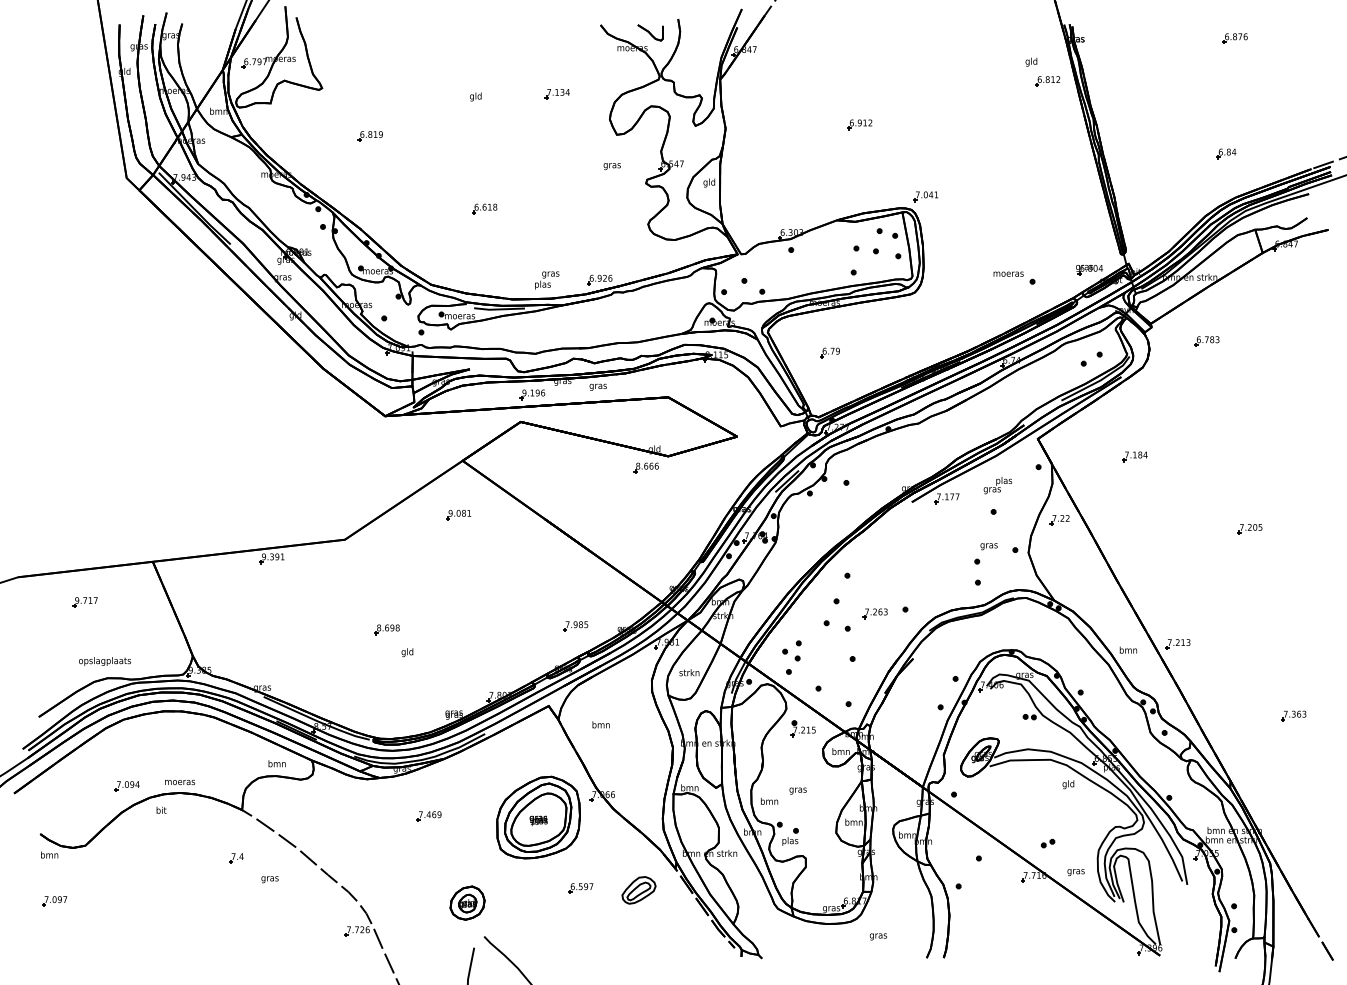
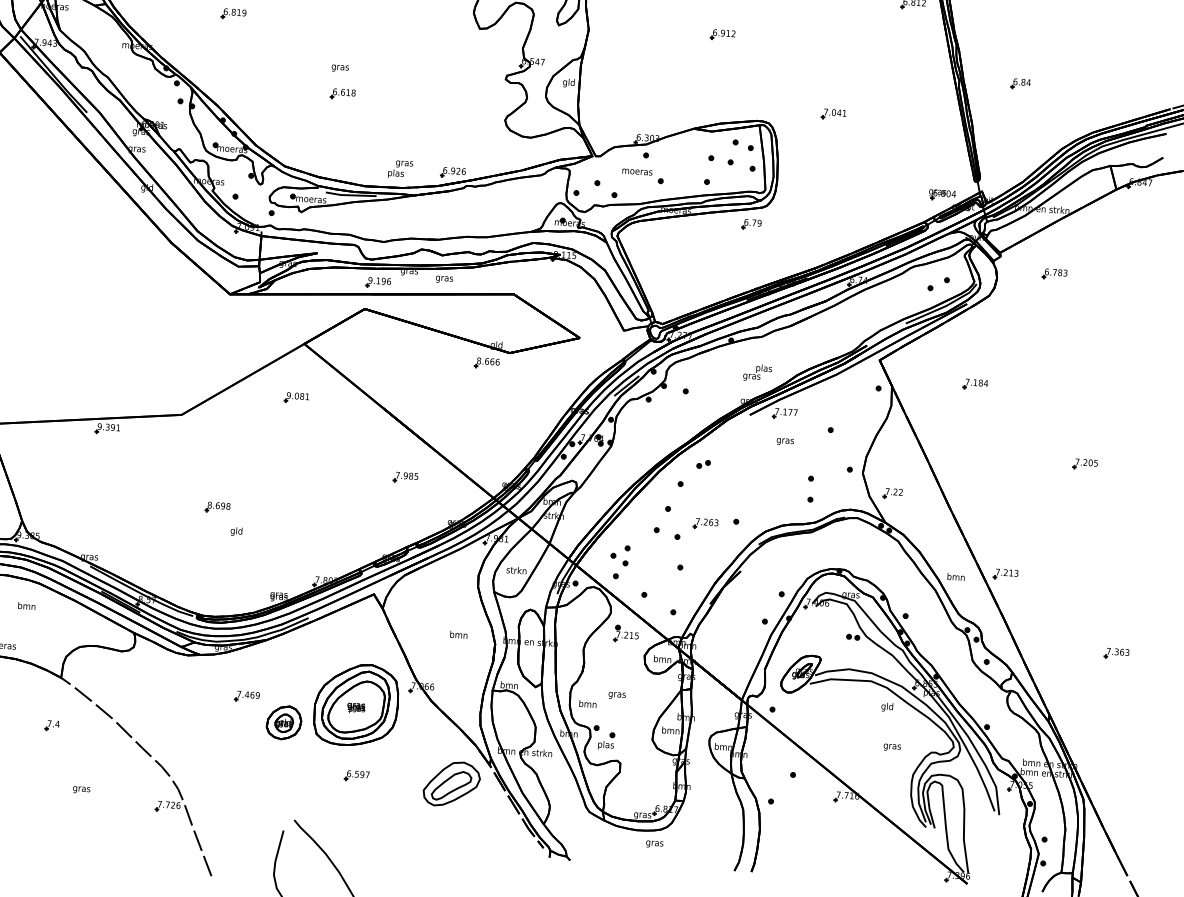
part: (1226, 153) -> (1020, 83), moved
text: (611, 166) -> (339, 68), moved
part: (925, 196) -> (833, 114), moved
part: (1014, 277) -> (643, 175), moved
part: (829, 352) -> (751, 223), moved
text: (997, 485) -> (757, 372), moved
part: (1059, 520) -> (892, 493), moved
text: (988, 546) -> (784, 441), moved
part: (575, 626) -> (405, 477), moved
text: (600, 724) -> (458, 634), moved
text: (276, 763) -> (26, 605), moved
part: (1047, 843) -> (703, 464), moved
text: (1075, 872) -> (891, 747), moved
text: (269, 879) -> (81, 789), moved
part: (580, 888) -> (356, 776), moved
part: (638, 890) -> (451, 784), size x1.67
part: (467, 902) -> (284, 722), moved
text: (877, 936) -> (653, 843), moved

